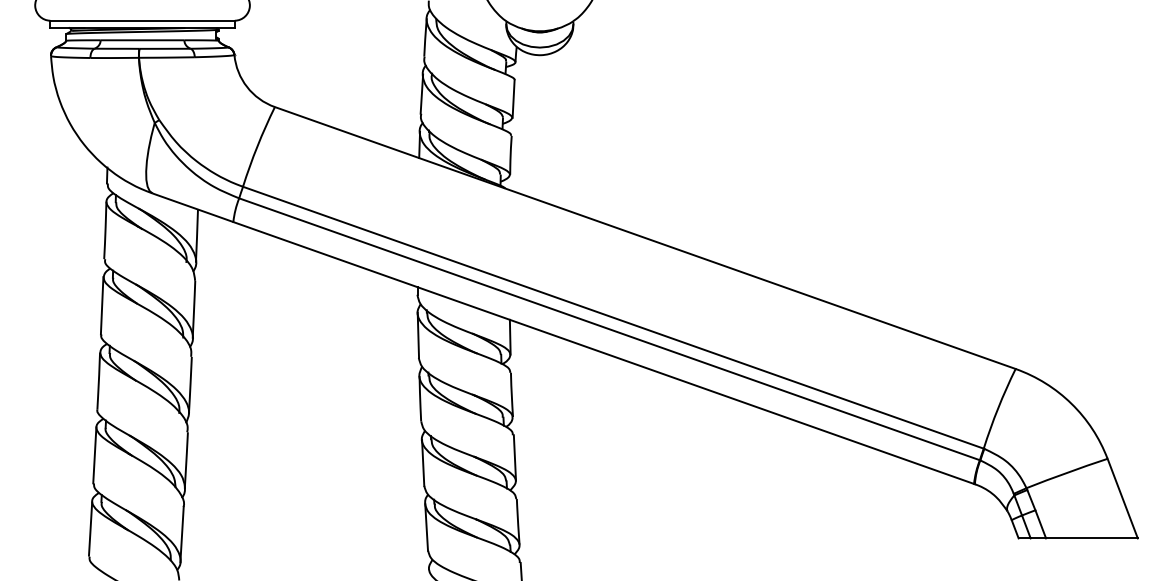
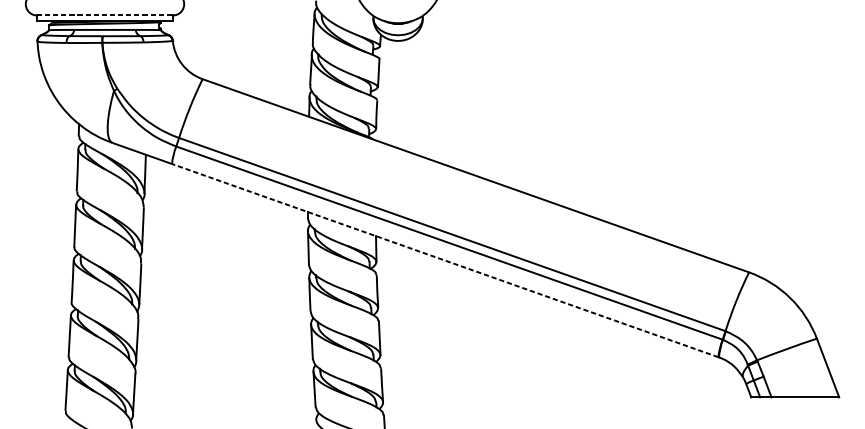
line: (143, 20) -> (105, 15), solid -> dashed
line: (603, 352) -> (445, 260), solid -> dashed

